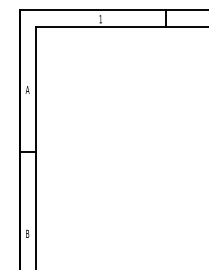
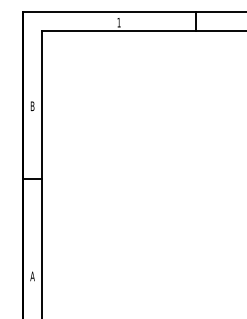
text: (27, 90) -> (32, 106), A -> B
text: (27, 233) -> (32, 276), B -> A

